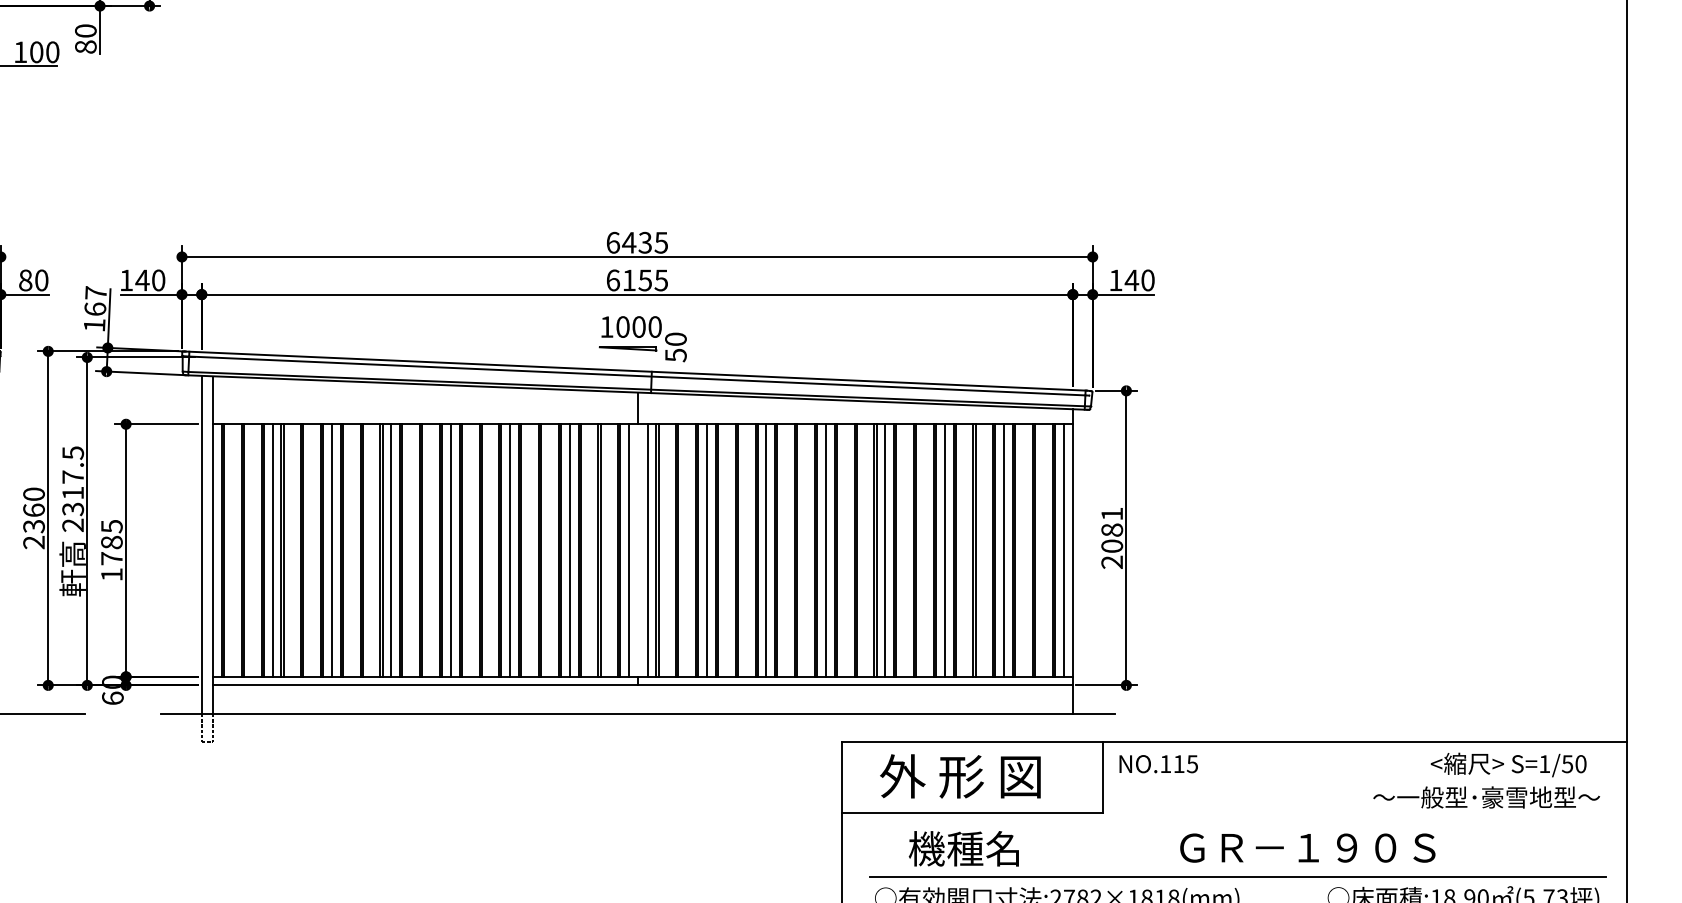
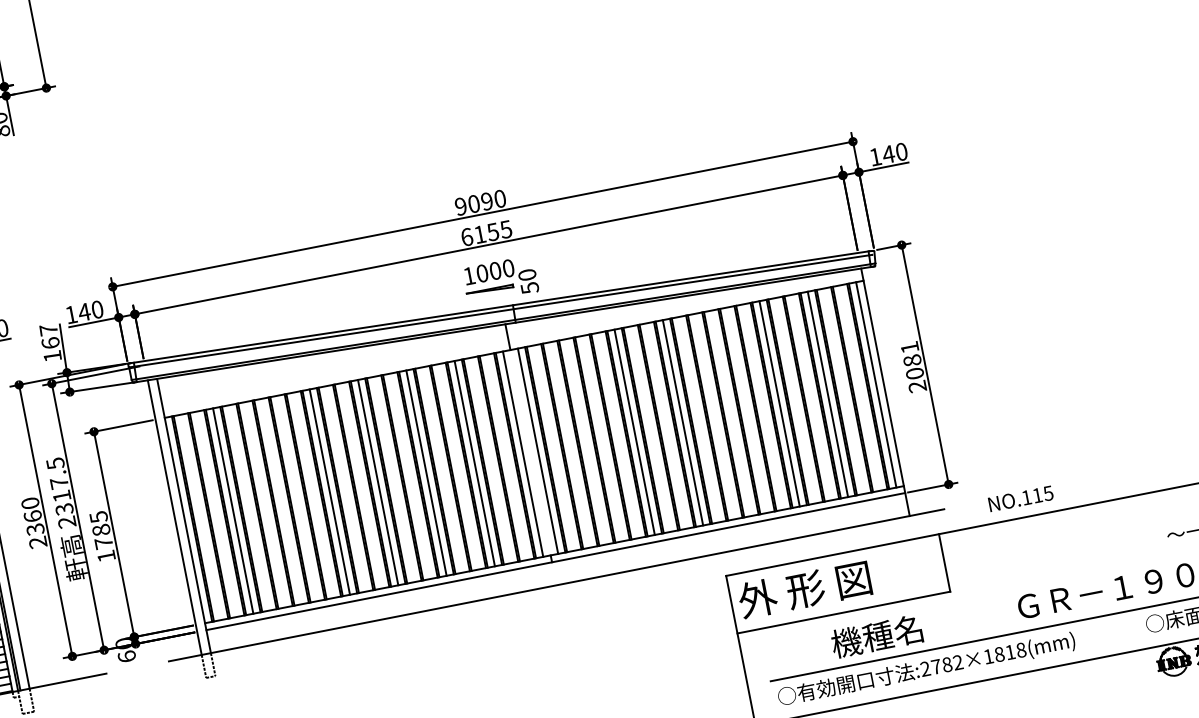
text: (637, 242) -> (480, 202), 6435 -> 9090
line: (332, 550) -> (281, 501), removed
line: (707, 550) -> (586, 441), removed
line: (885, 550) -> (731, 413), removed
text: (1158, 764) -> (1020, 499), moved
text: (960, 776) -> (804, 589), moved
text: (963, 848) -> (876, 636), moved

